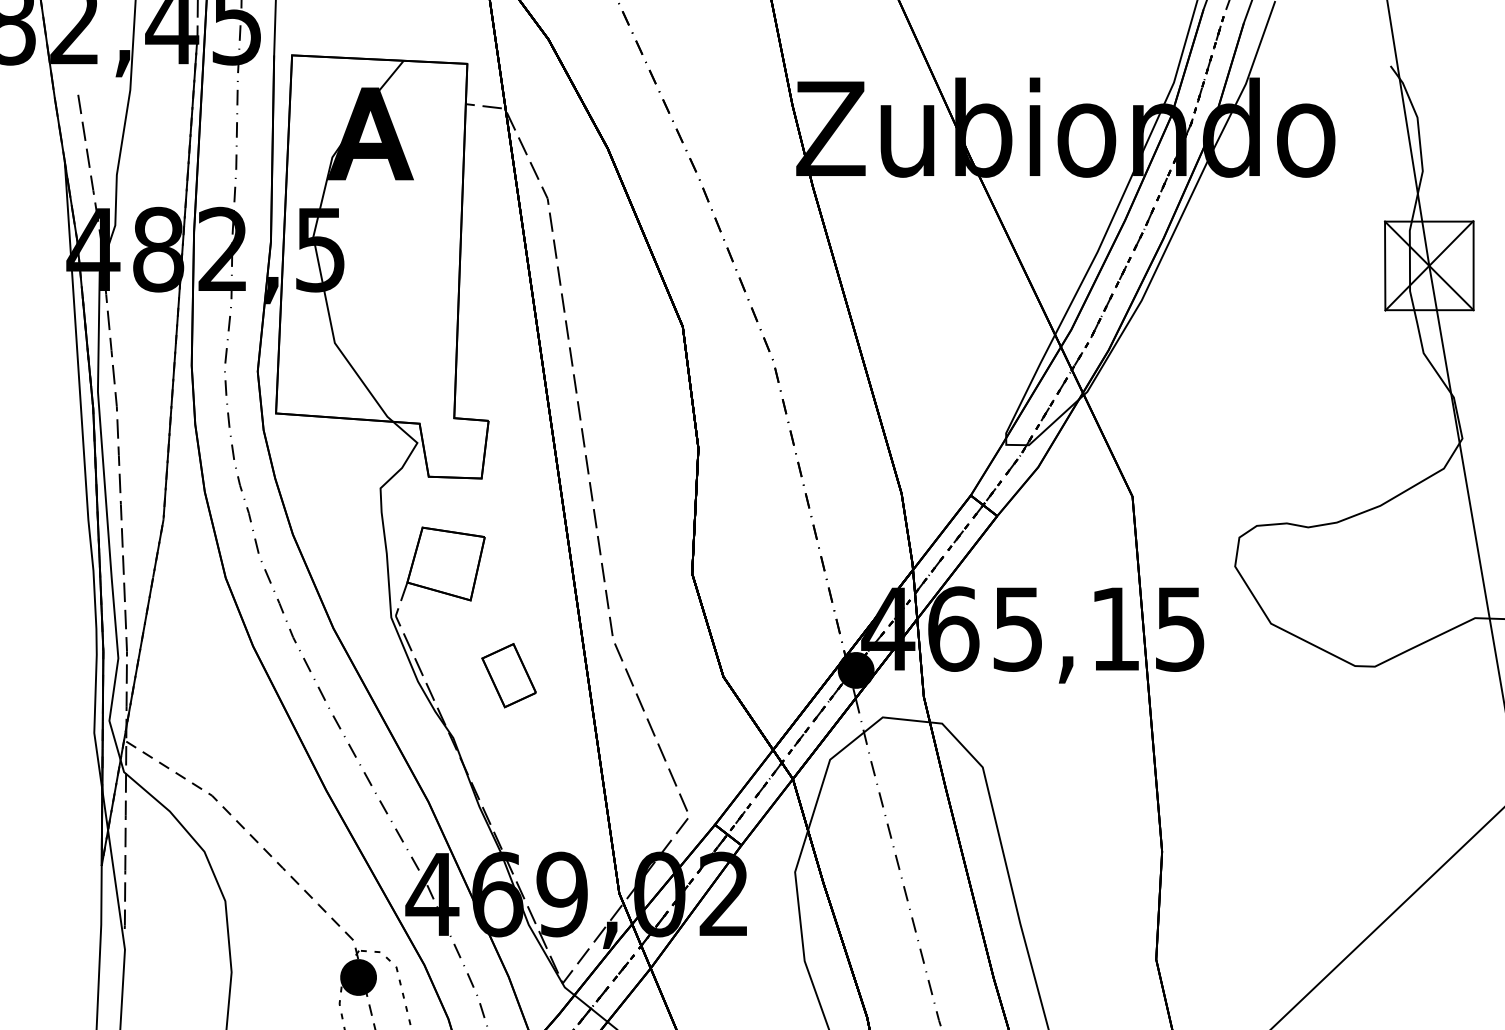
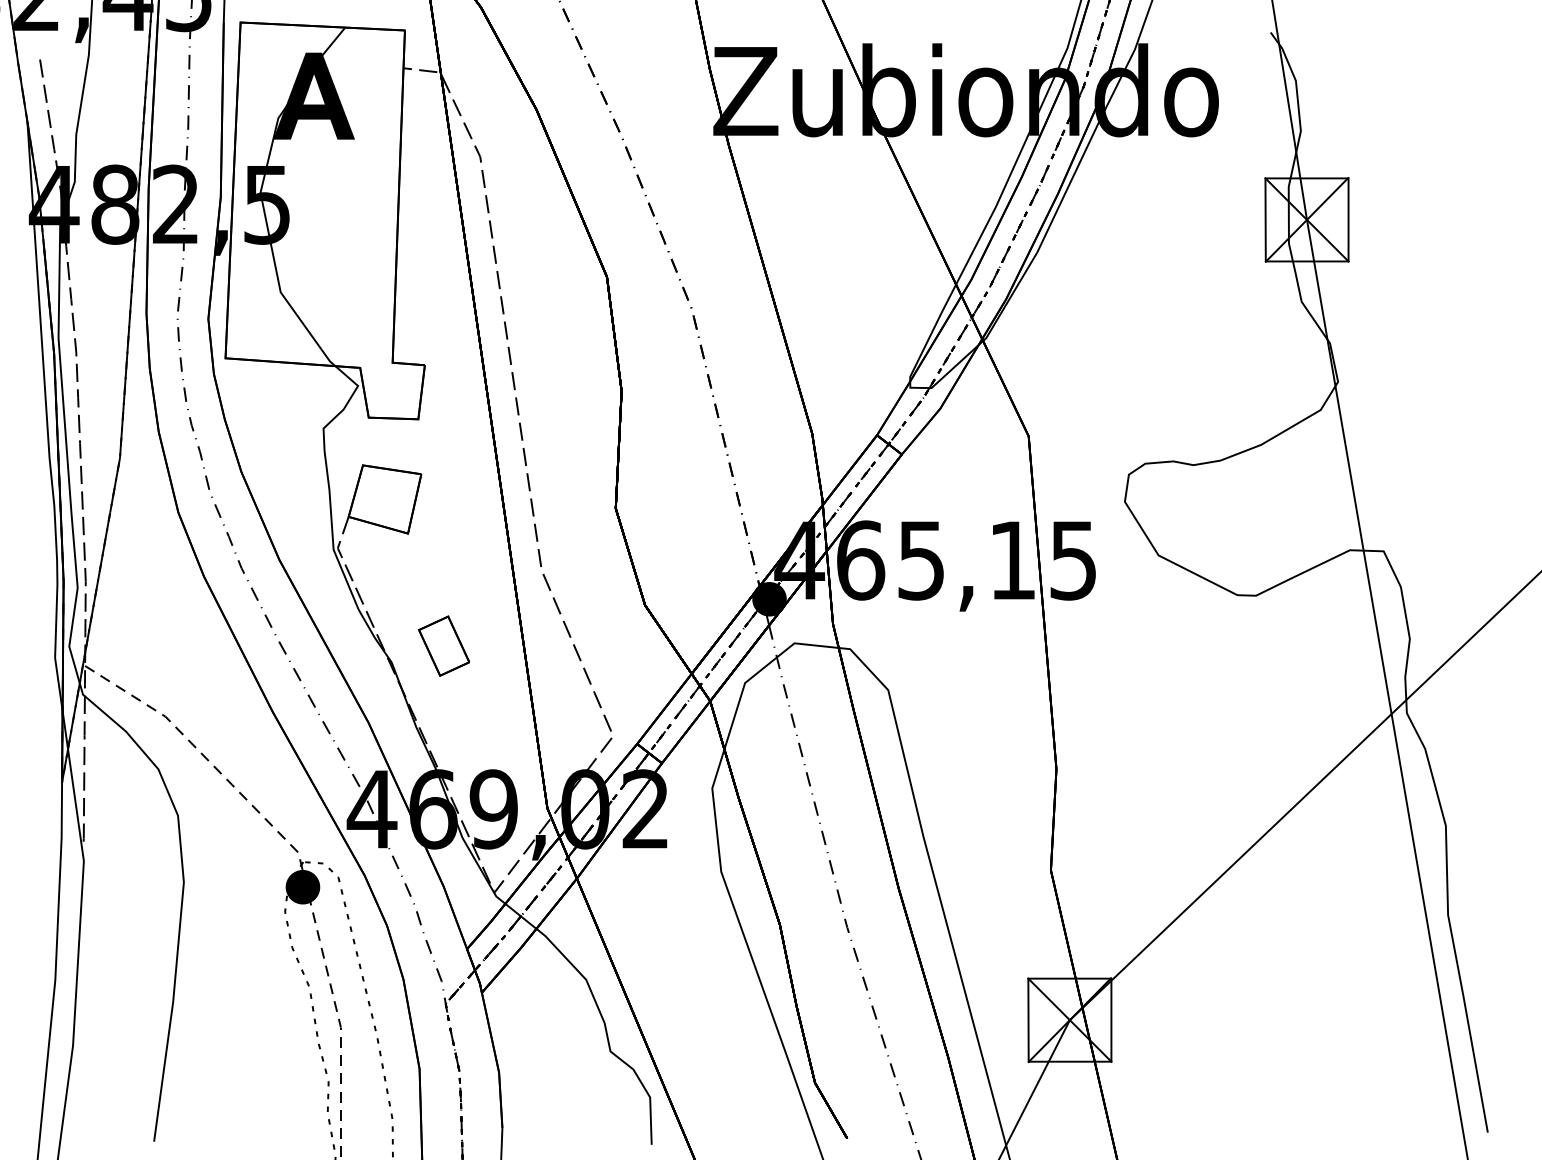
part: (509, 674) -> (444, 645), moved

